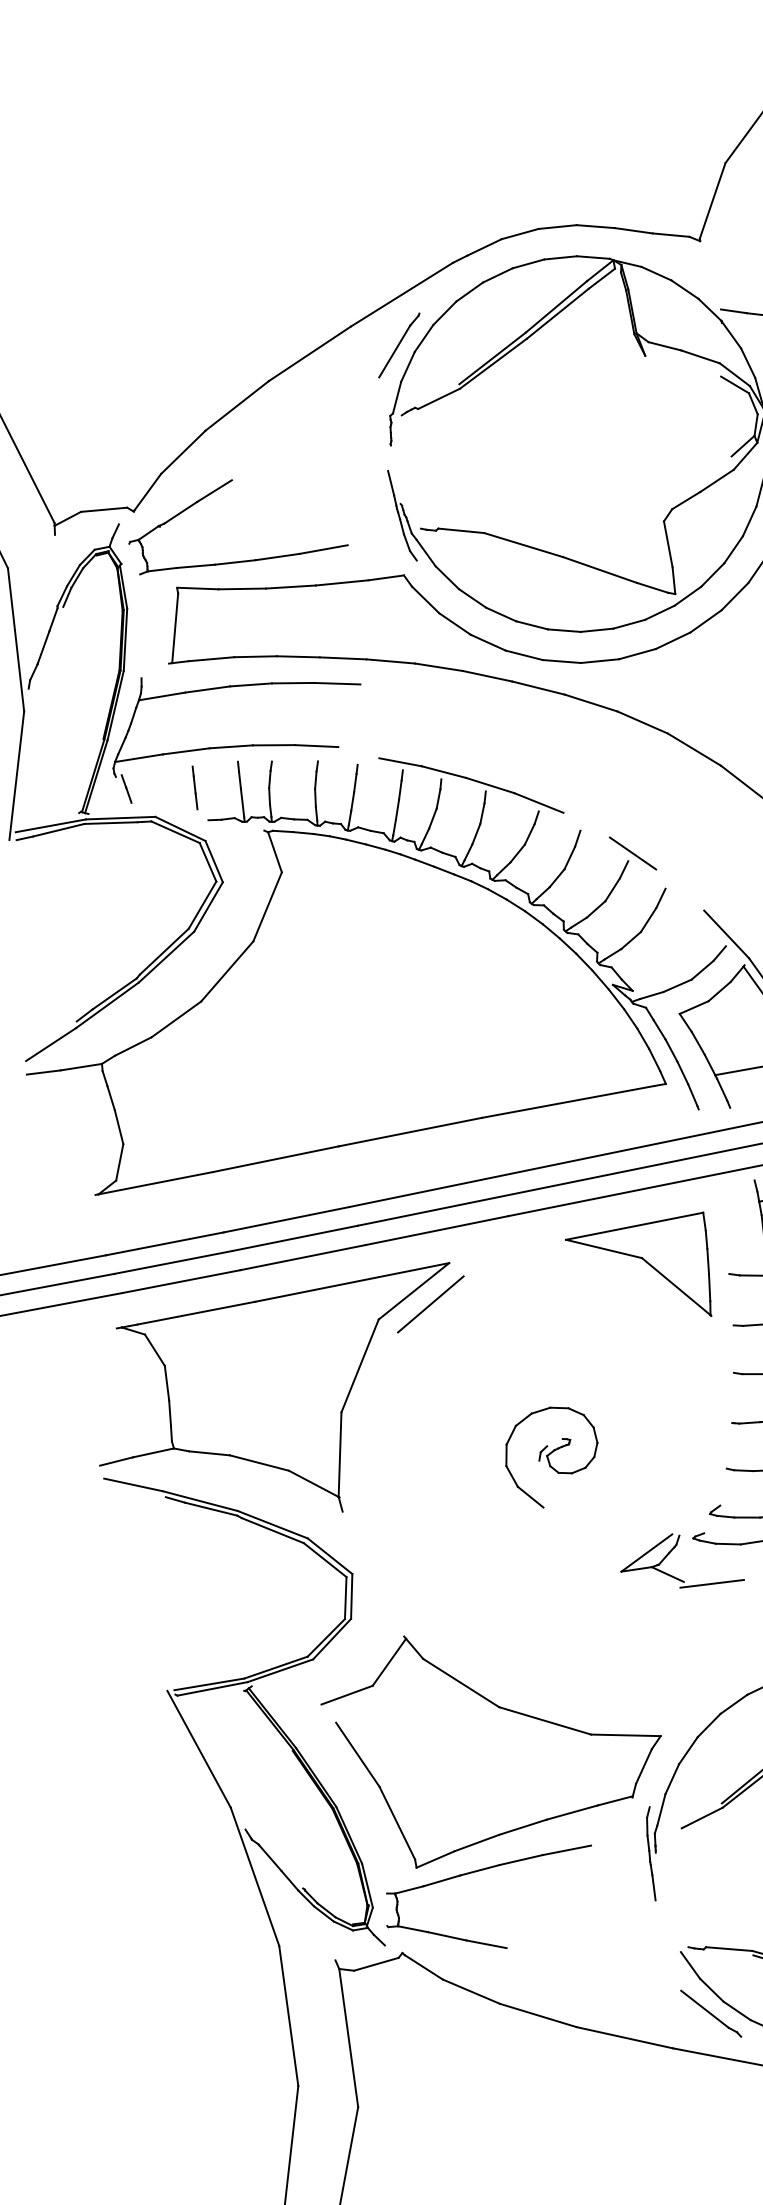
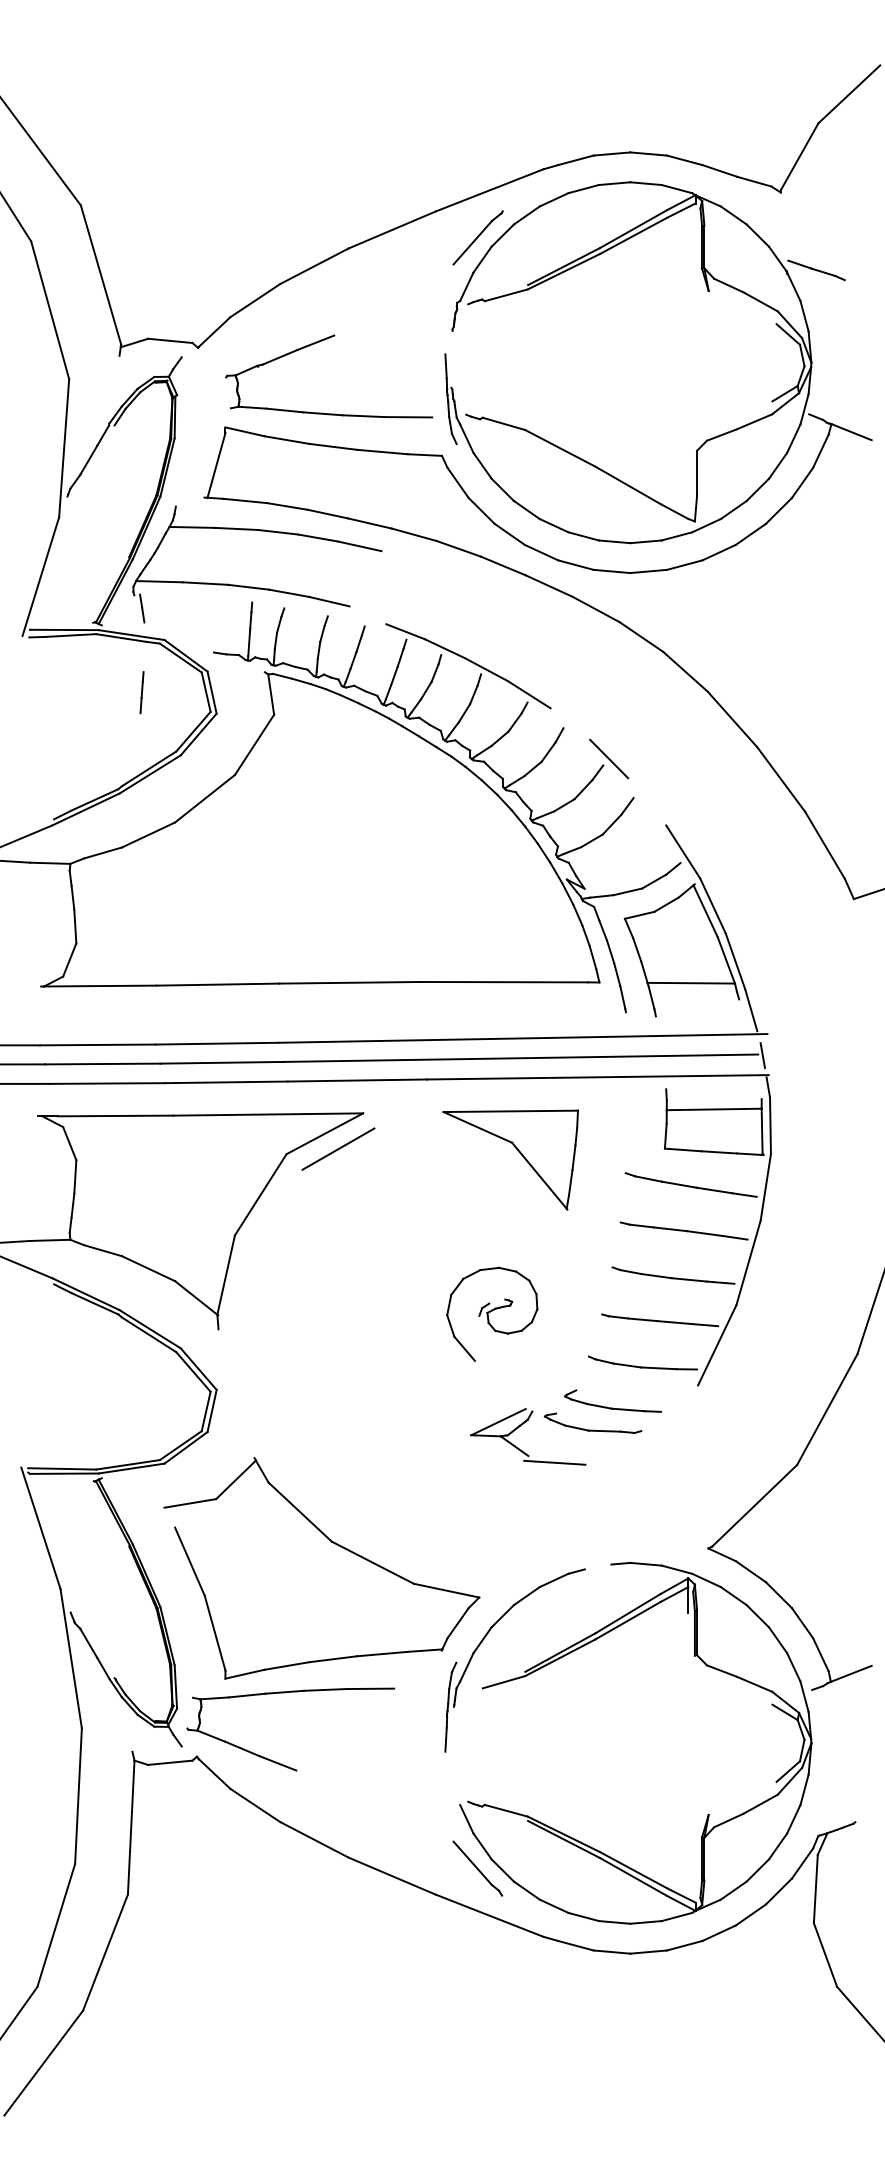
part: (216, 491) -> (317, 343), moved
line: (194, 787) -> (141, 692), moved
part: (650, 1266) -> (518, 1152), moved
part: (552, 1455) -> (492, 1313), moved

